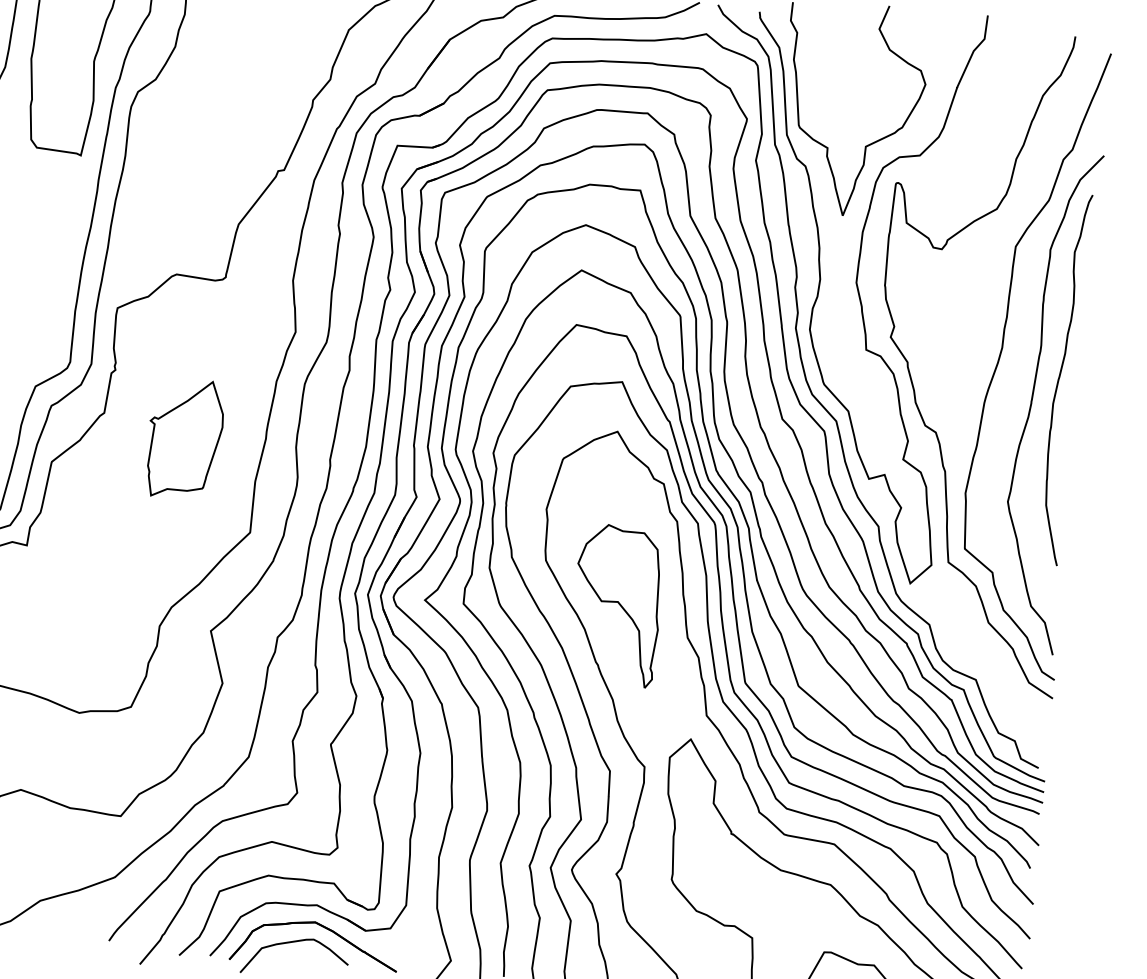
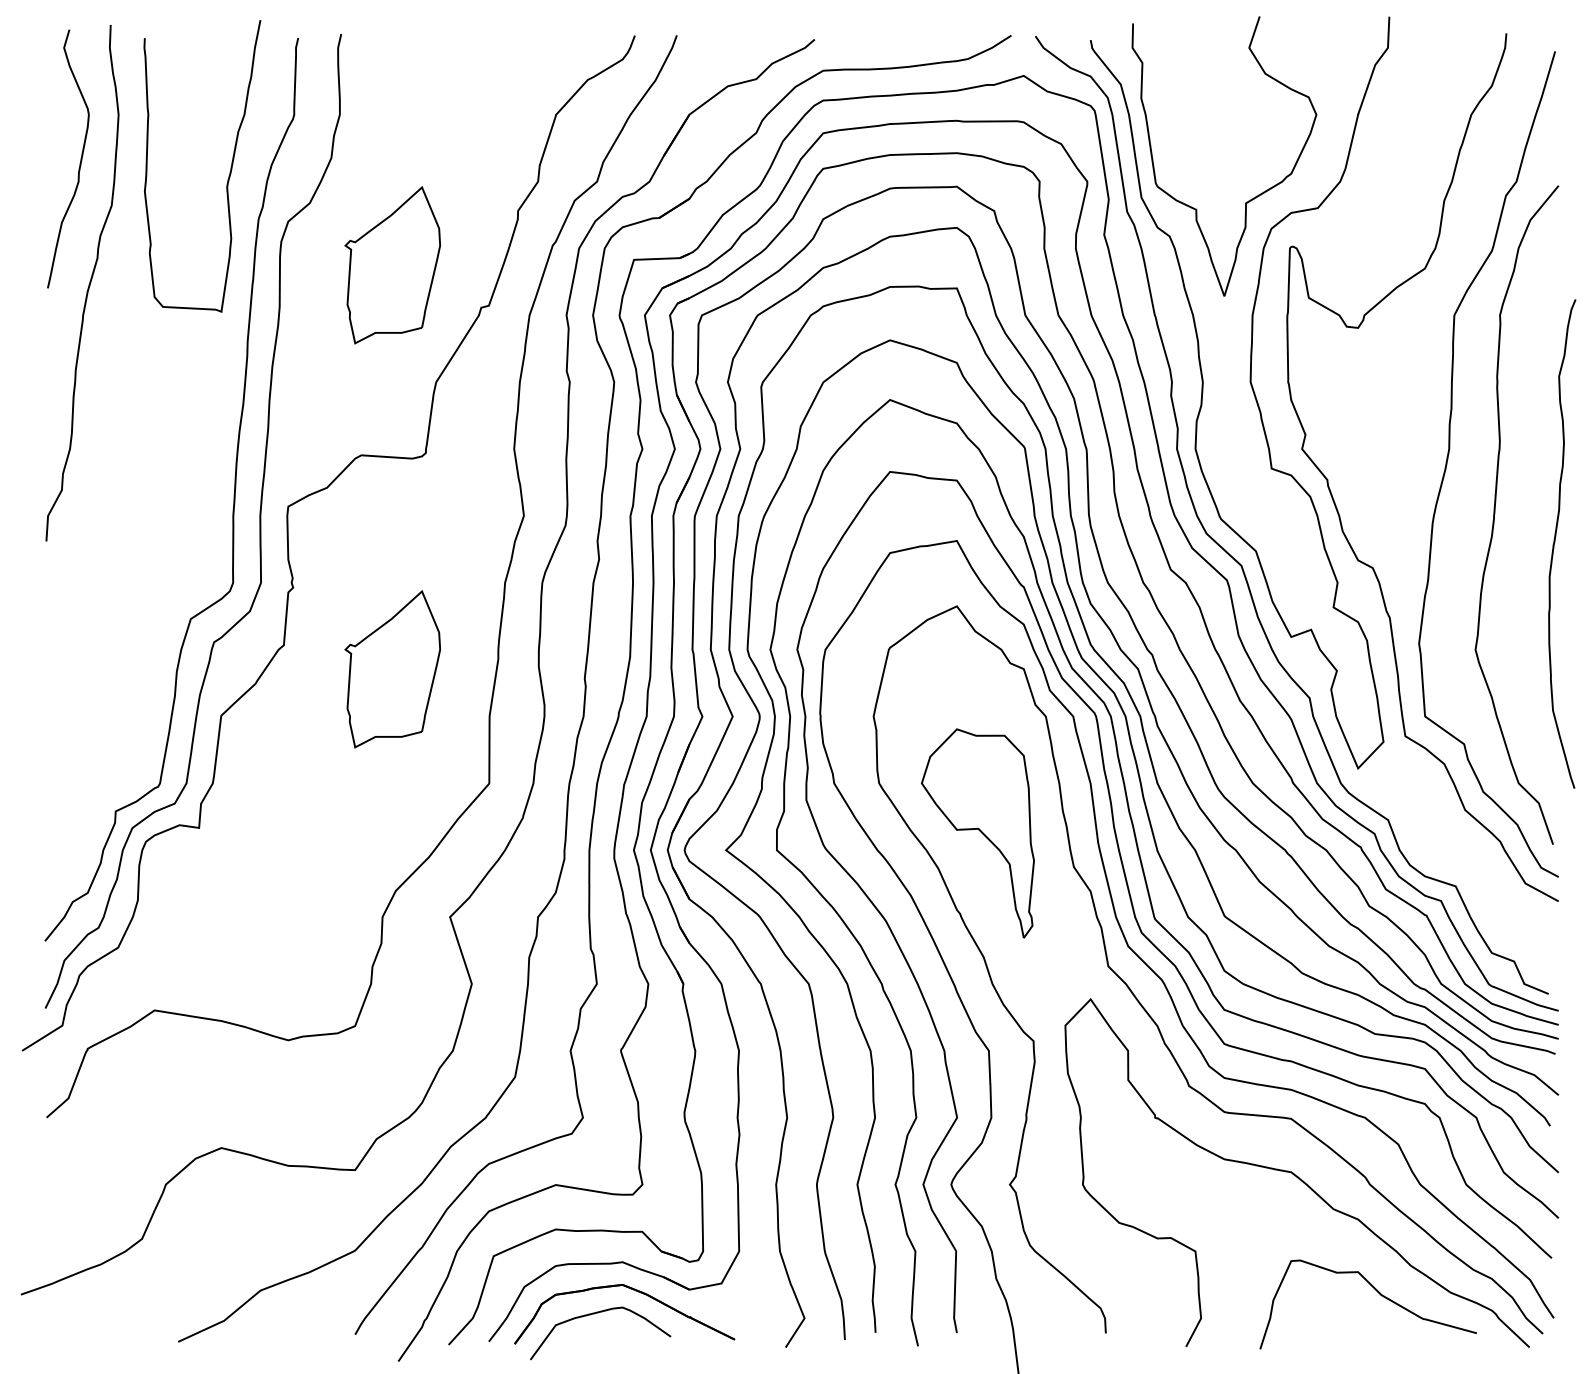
part: (213, 132) -> (392, 265), added
curve: (1060, 377) -> (1555, 542), moved

